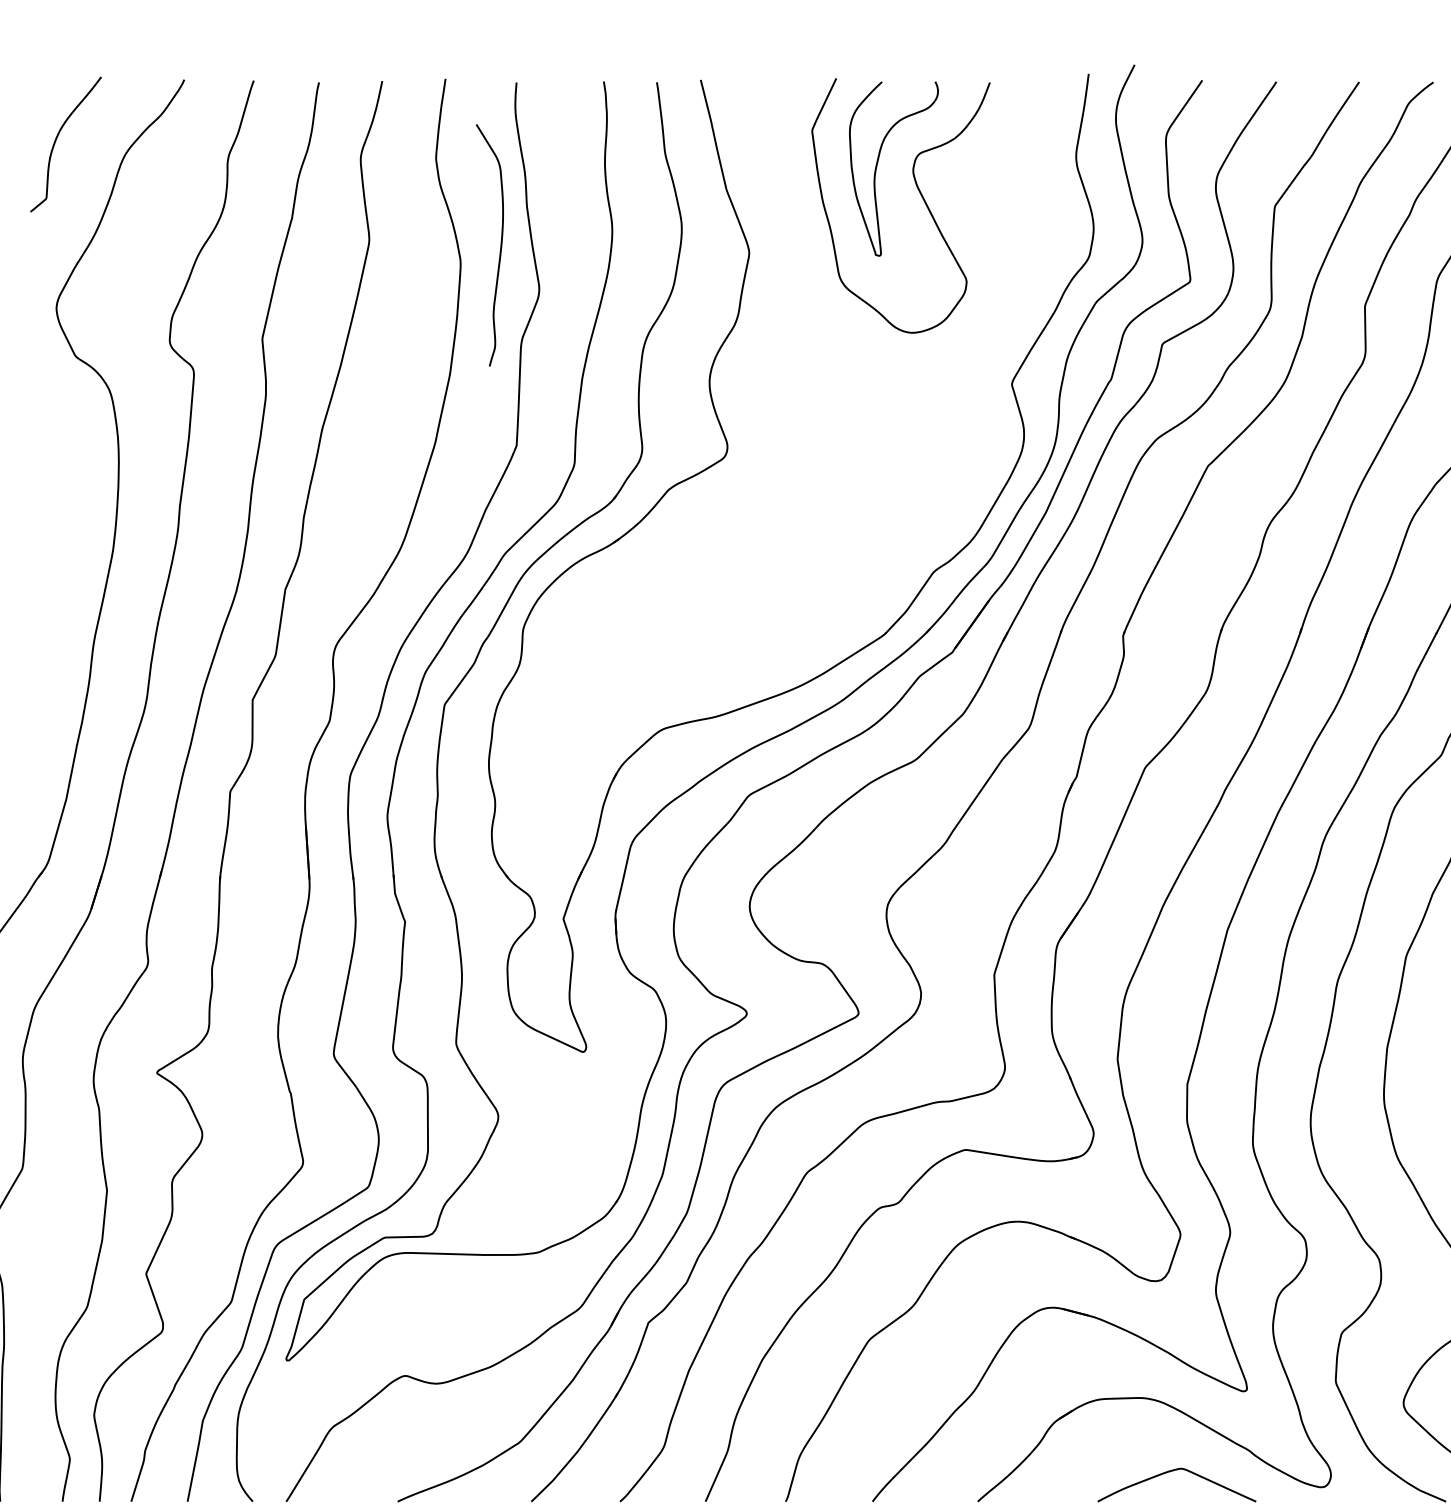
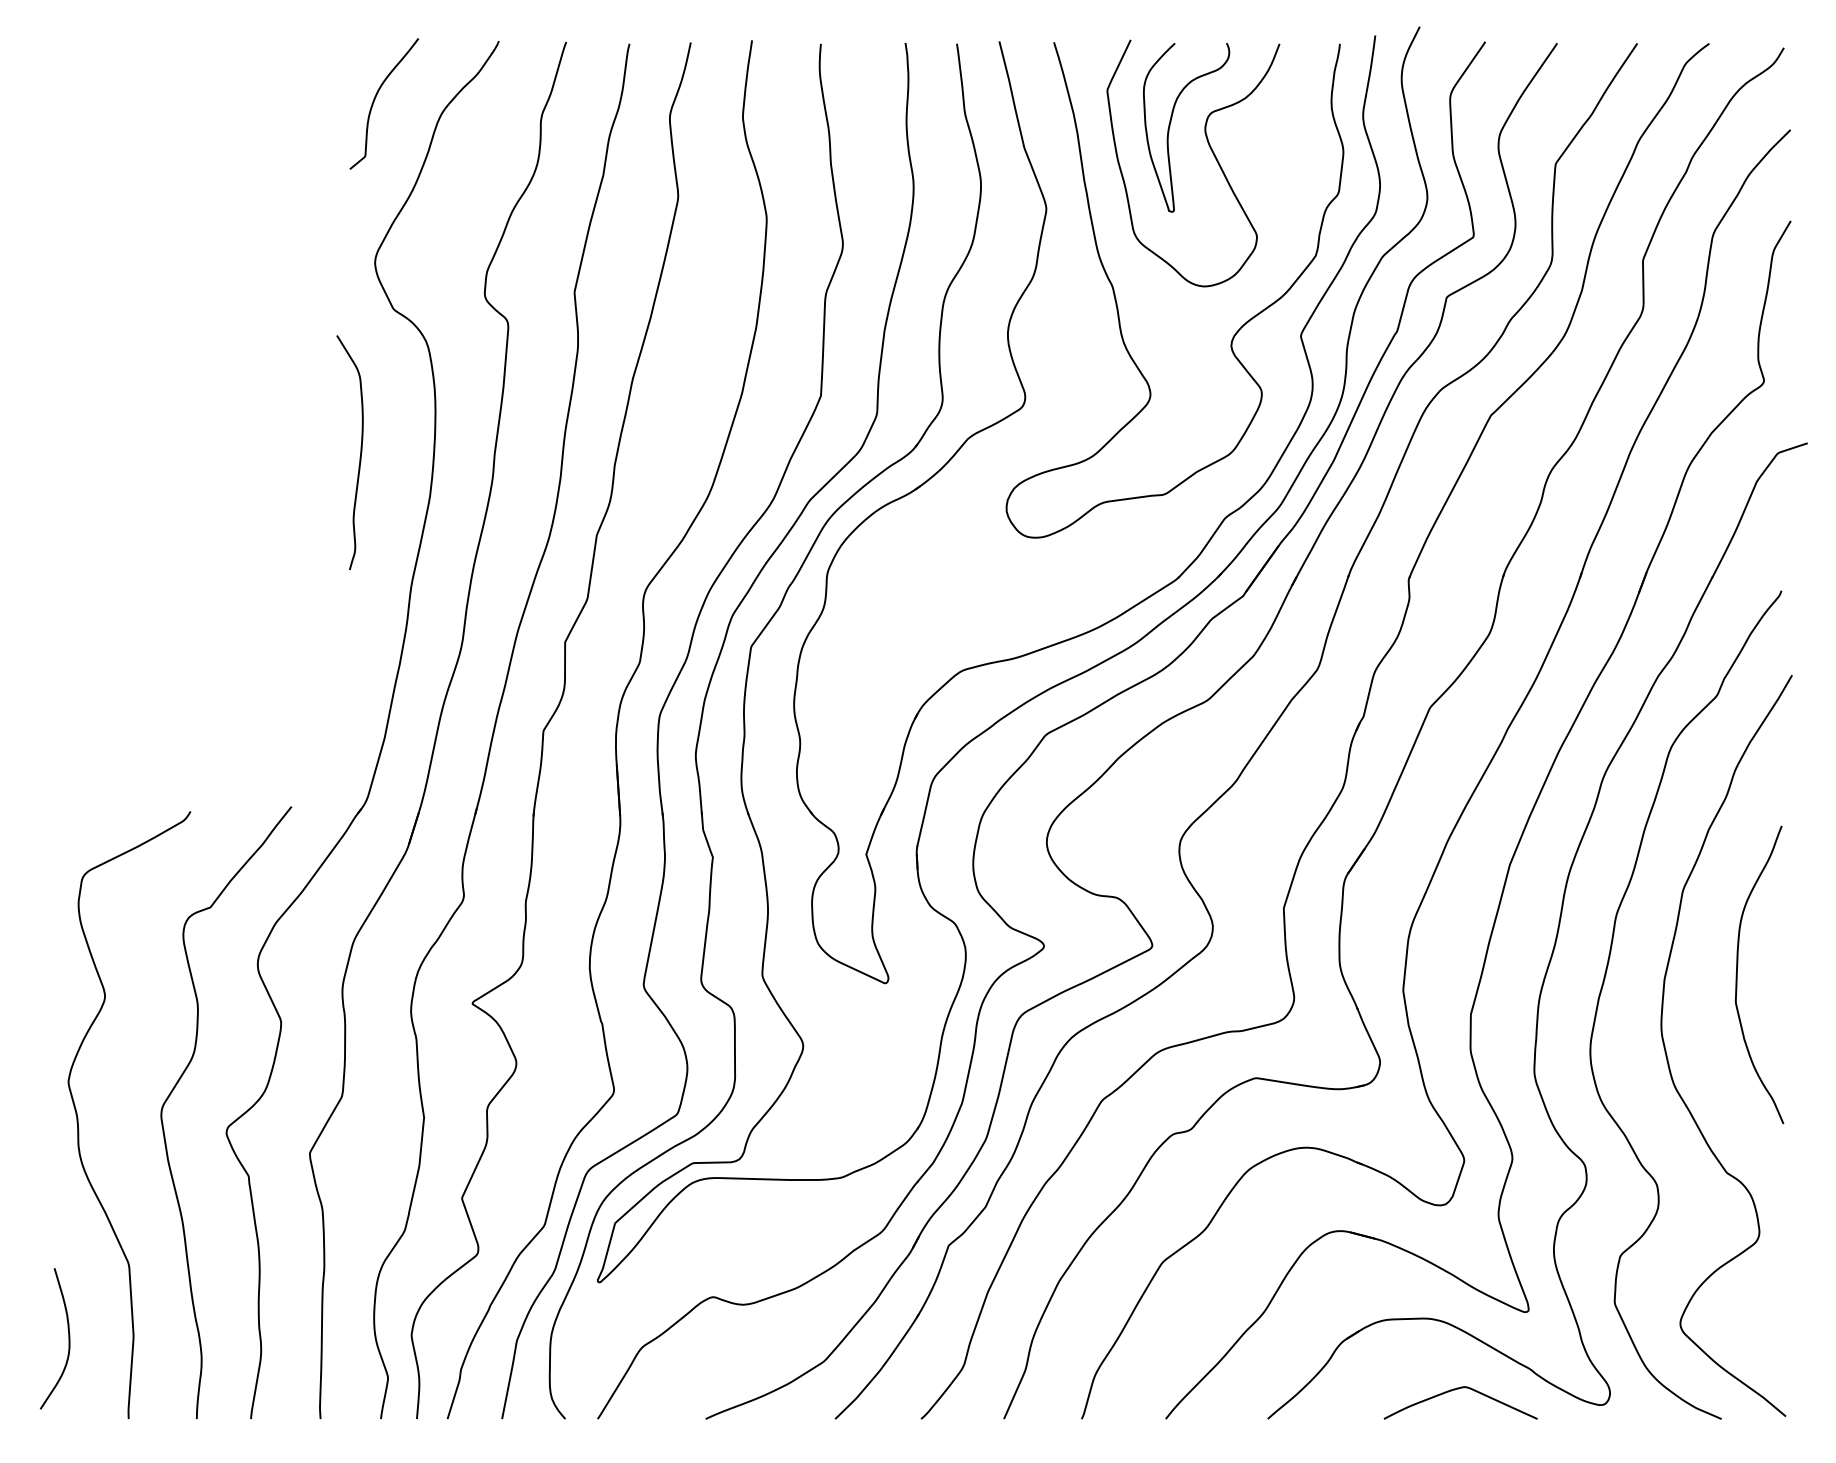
curve: (500, 245) -> (360, 452), moved
curve: (822, 349) -> (1117, 302), added

